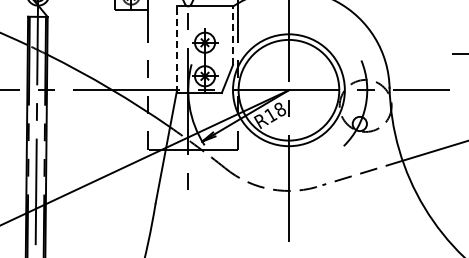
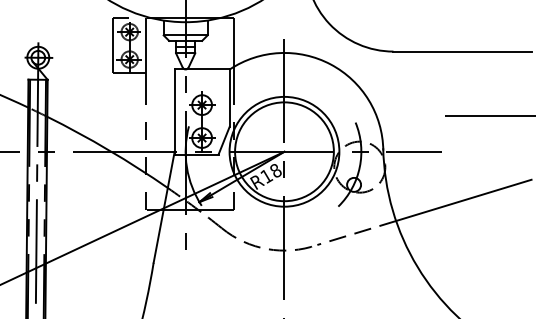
line: (232, 35) -> (229, 98), dashed -> solid
line: (176, 49) -> (174, 111), dashed -> solid

